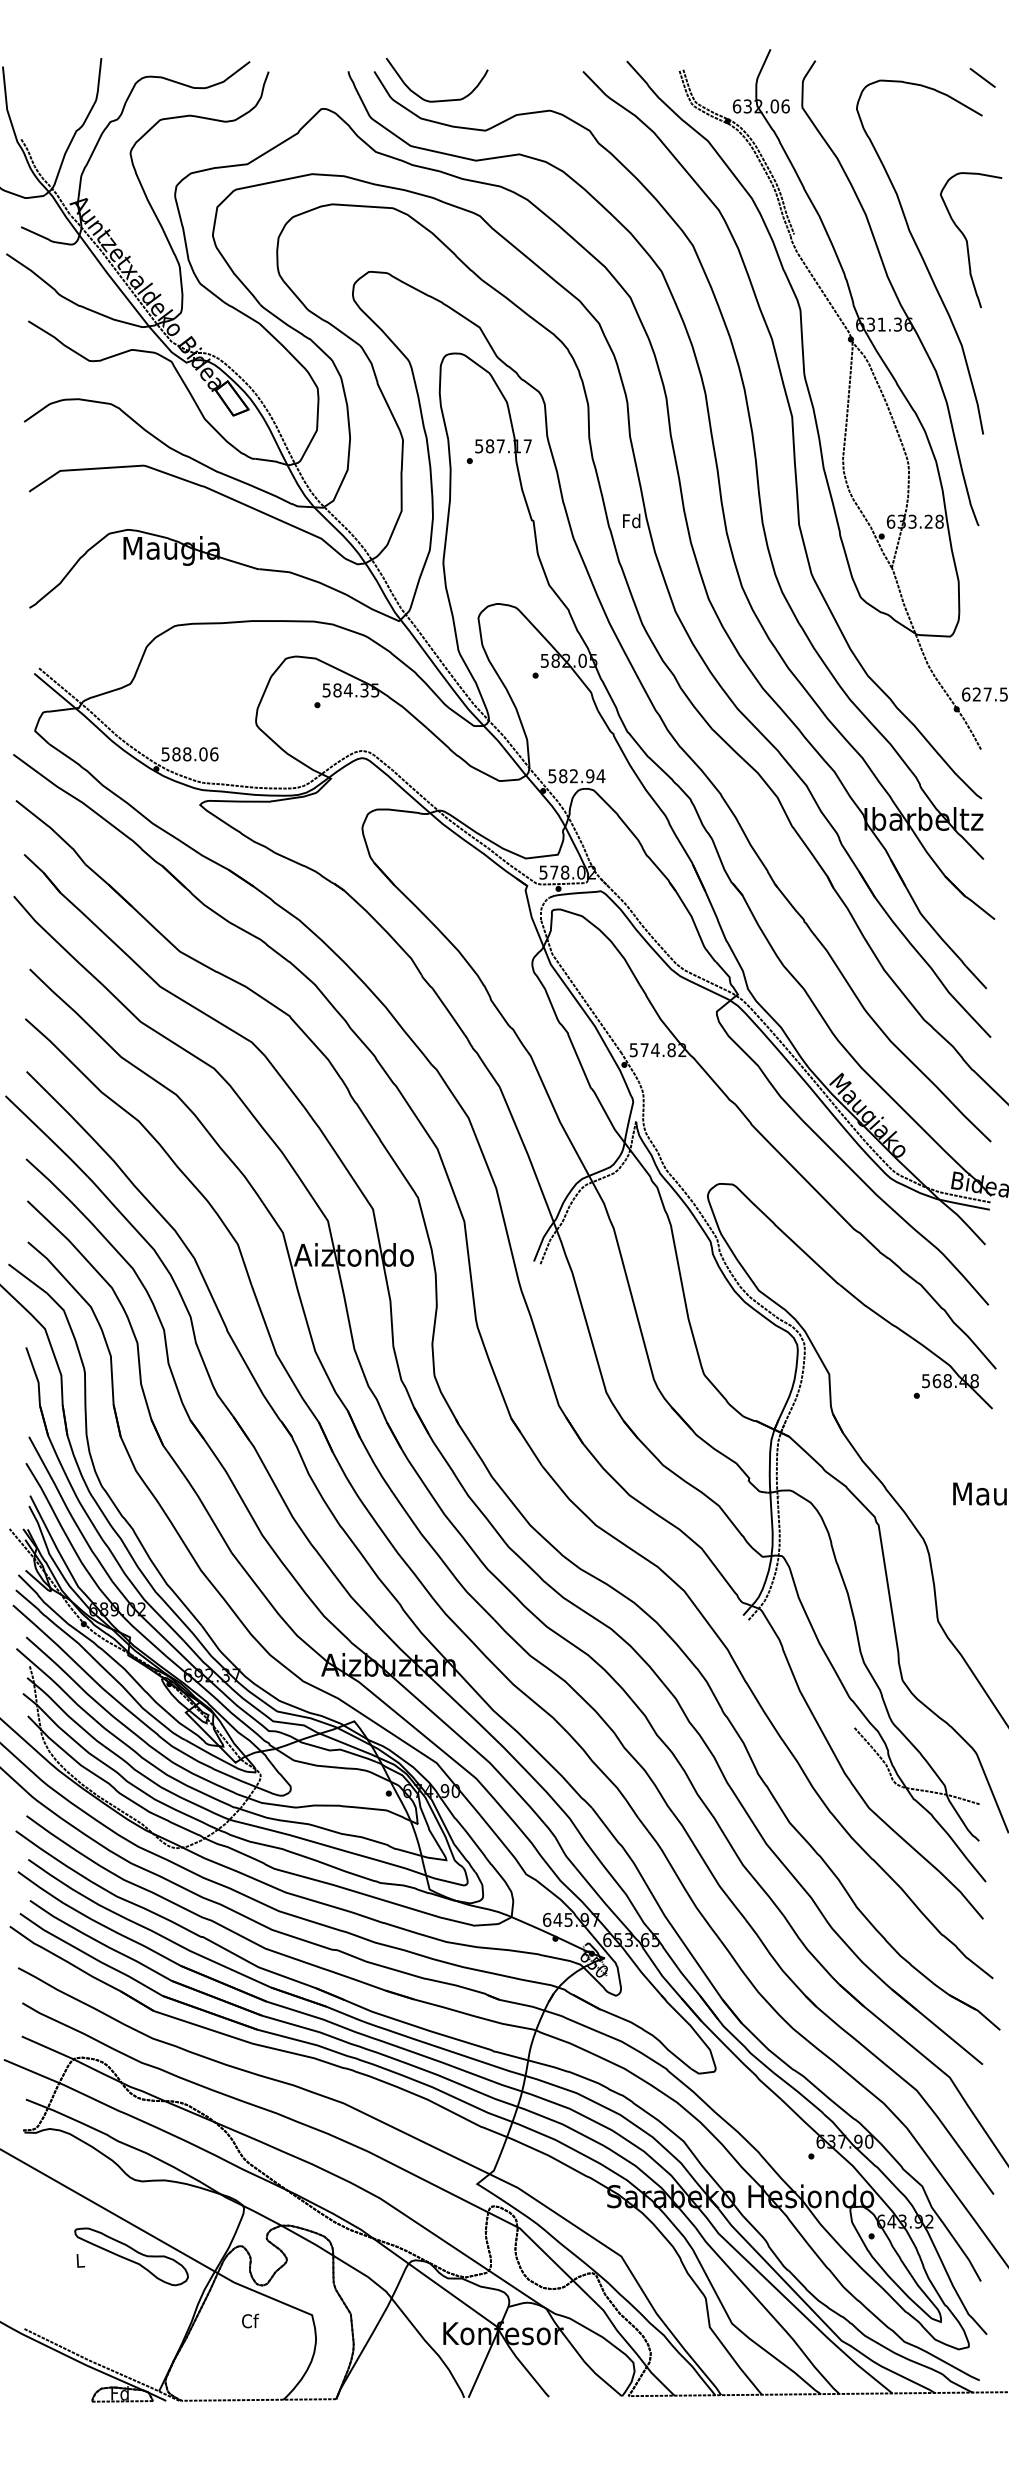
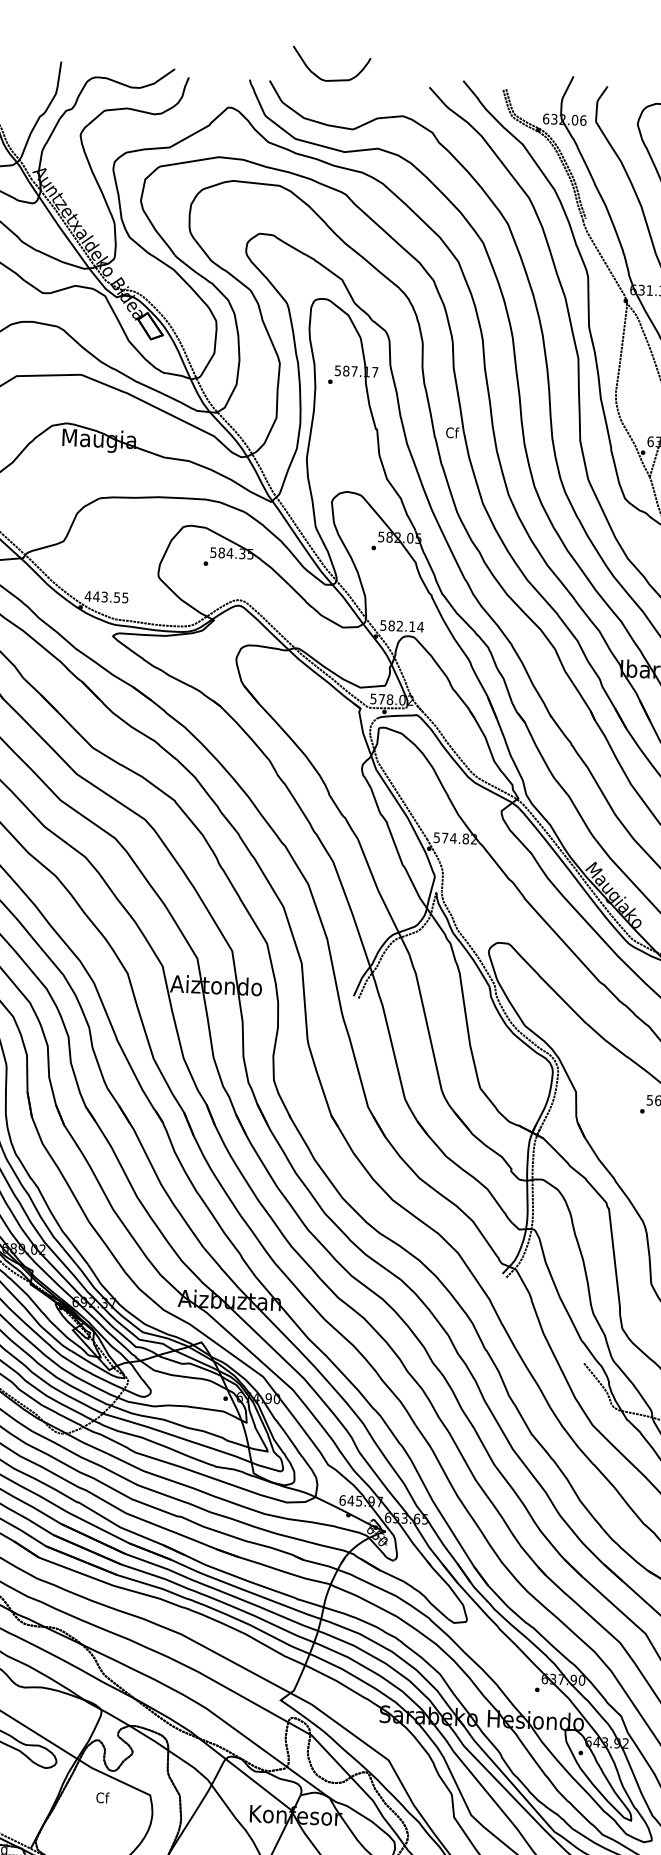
curve: (436, 100) -> (330, 80), moved
text: (631, 520) -> (452, 432), Fd -> Cf
text: (189, 754) -> (106, 597), 588.06 -> 443.55
text: (590, 776) -> (412, 626), 582.94 -> 582.14

